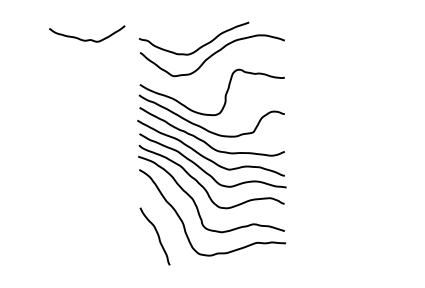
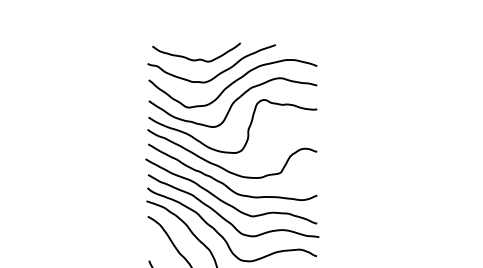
curve: (87, 39) -> (196, 59), moved
curve: (212, 71) -> (233, 102), added

